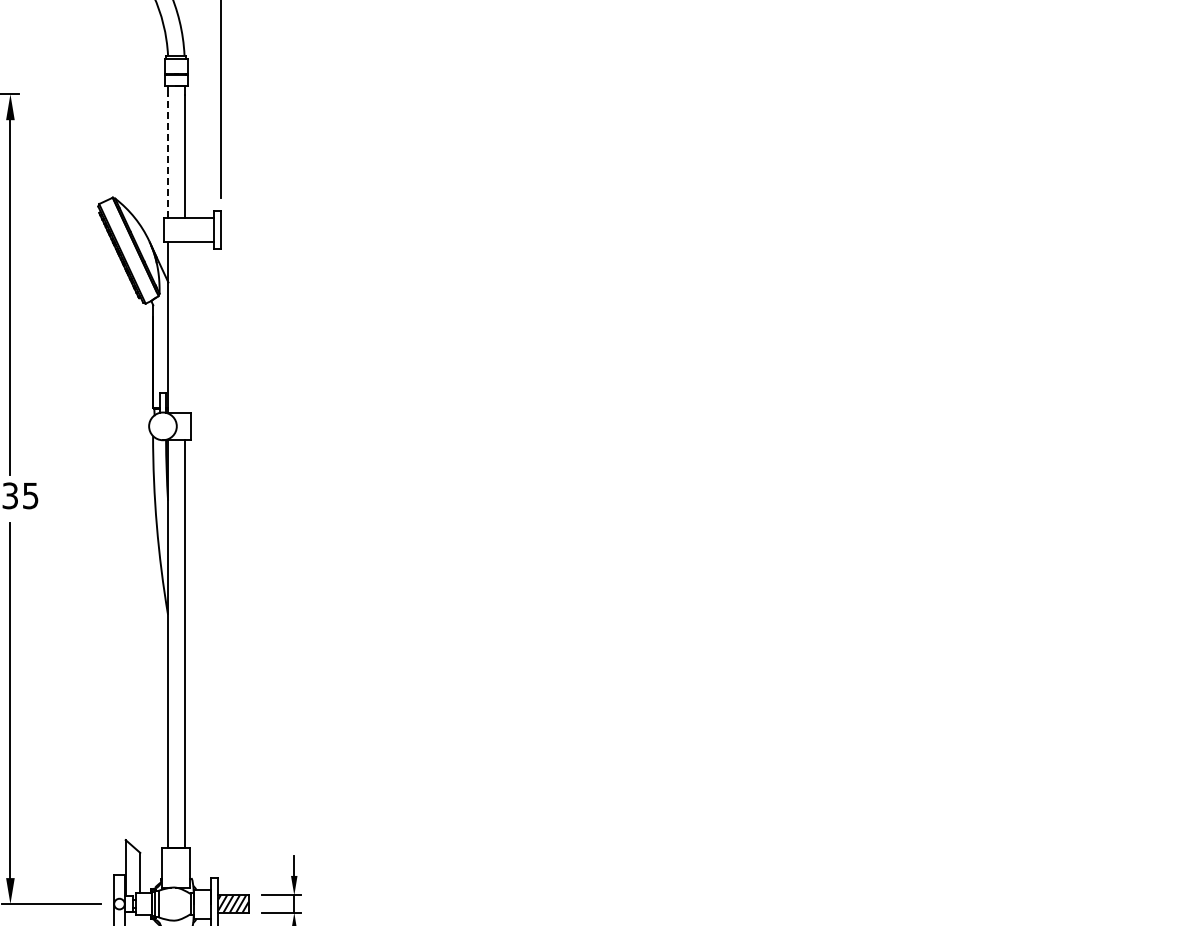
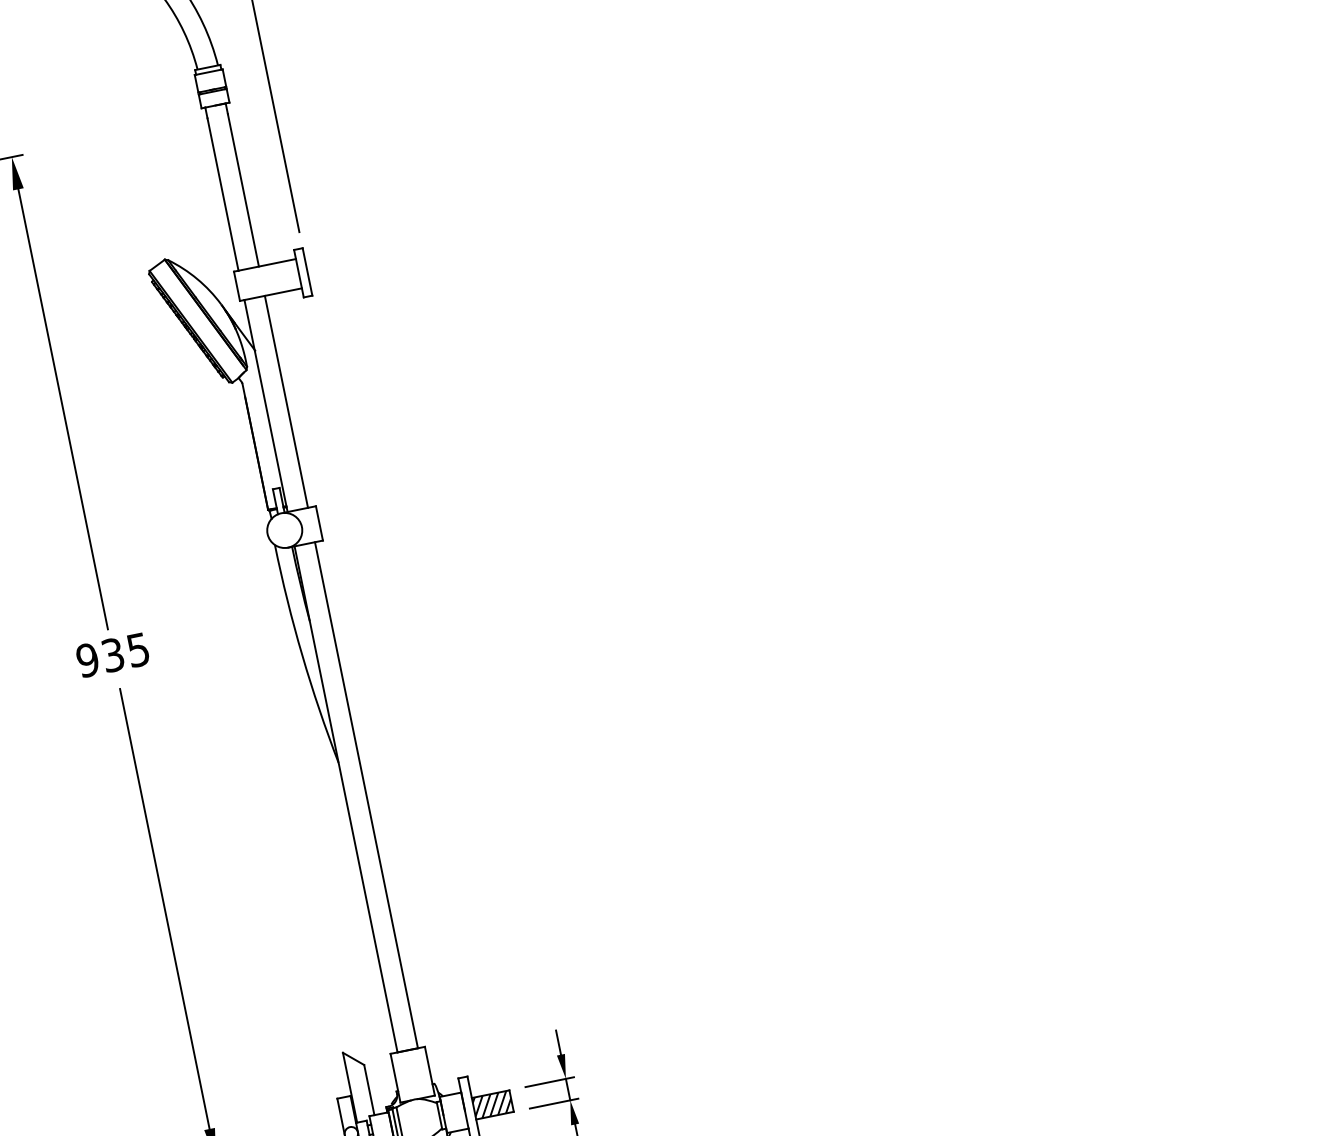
line: (168, 155) -> (223, 193), dashed -> solid
line: (184, 326) -> (286, 401), added

